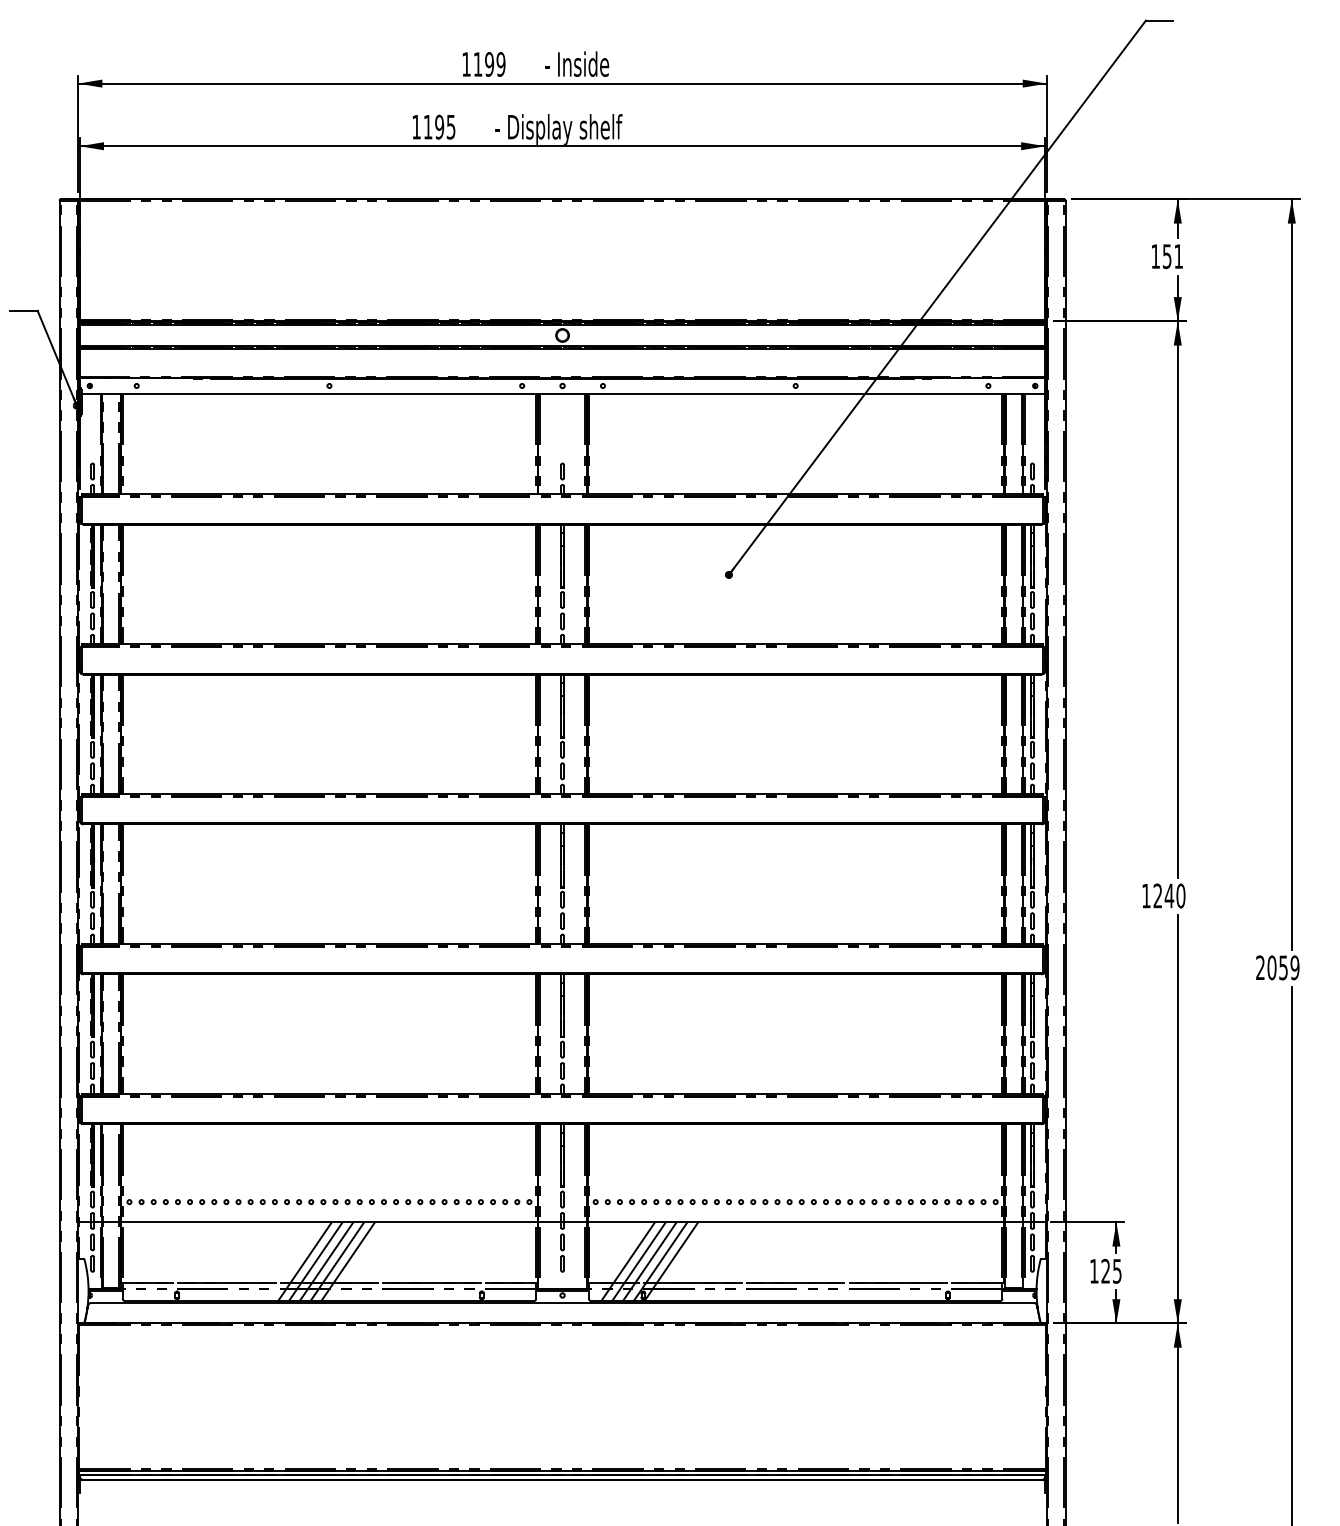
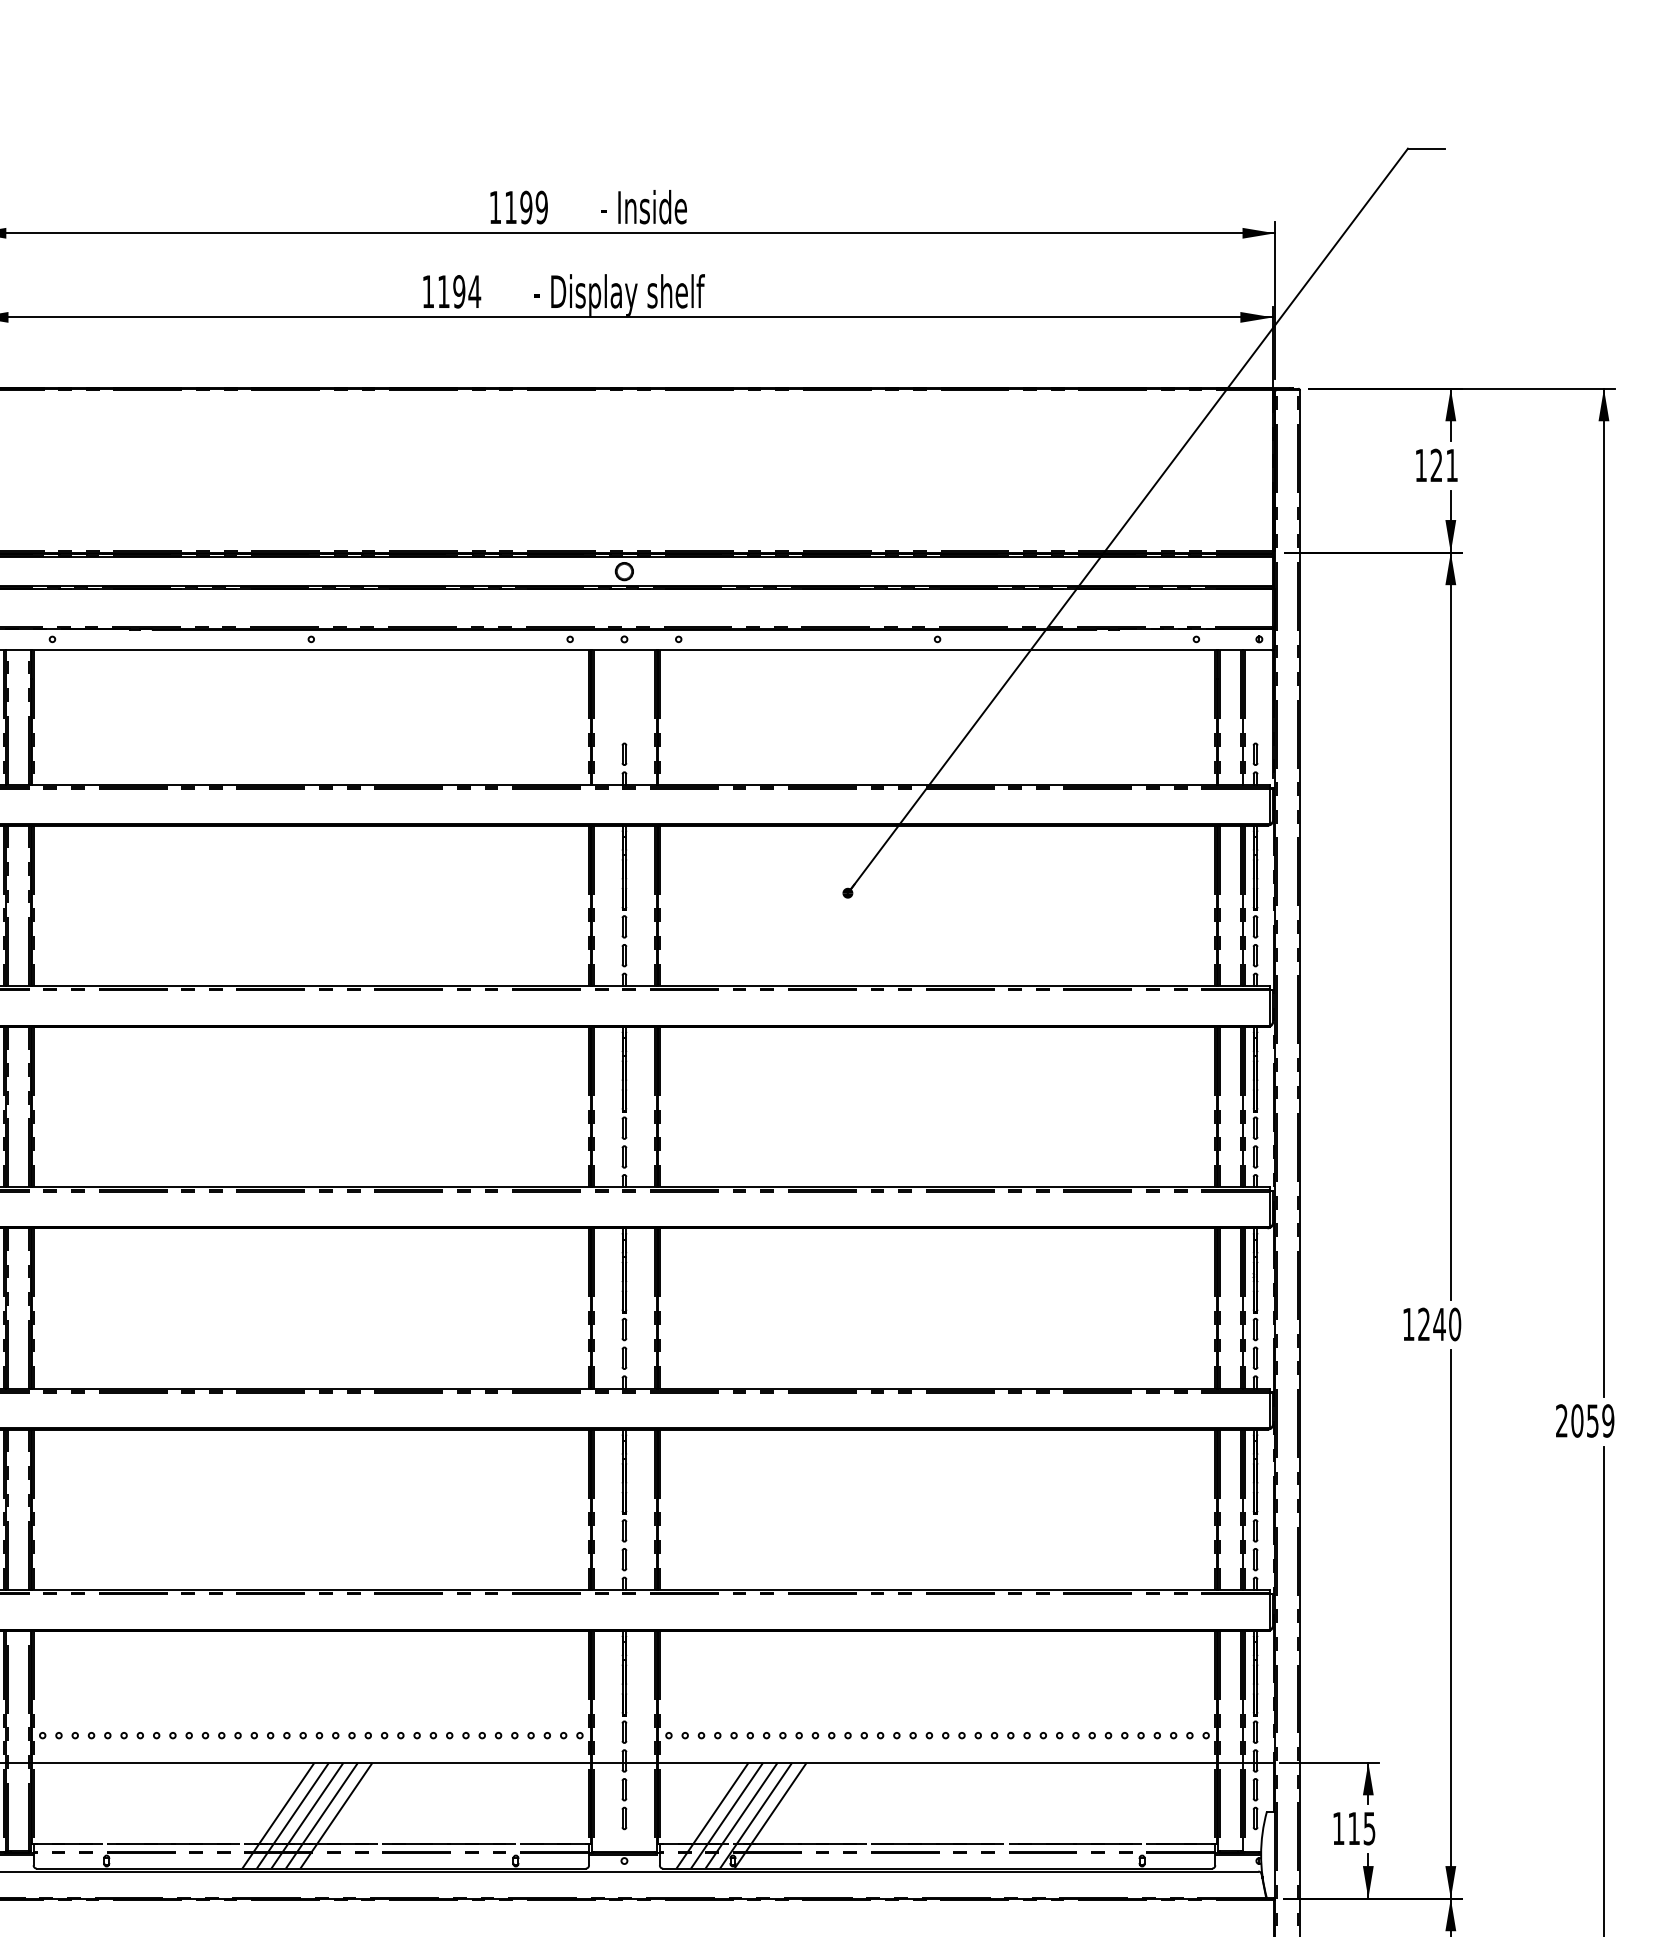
text: (450, 127) -> (473, 292), 1195 -> 1194
text: (1167, 256) -> (1436, 465), 151 -> 121
text: (1105, 1270) -> (1353, 1827), 125 -> 115

